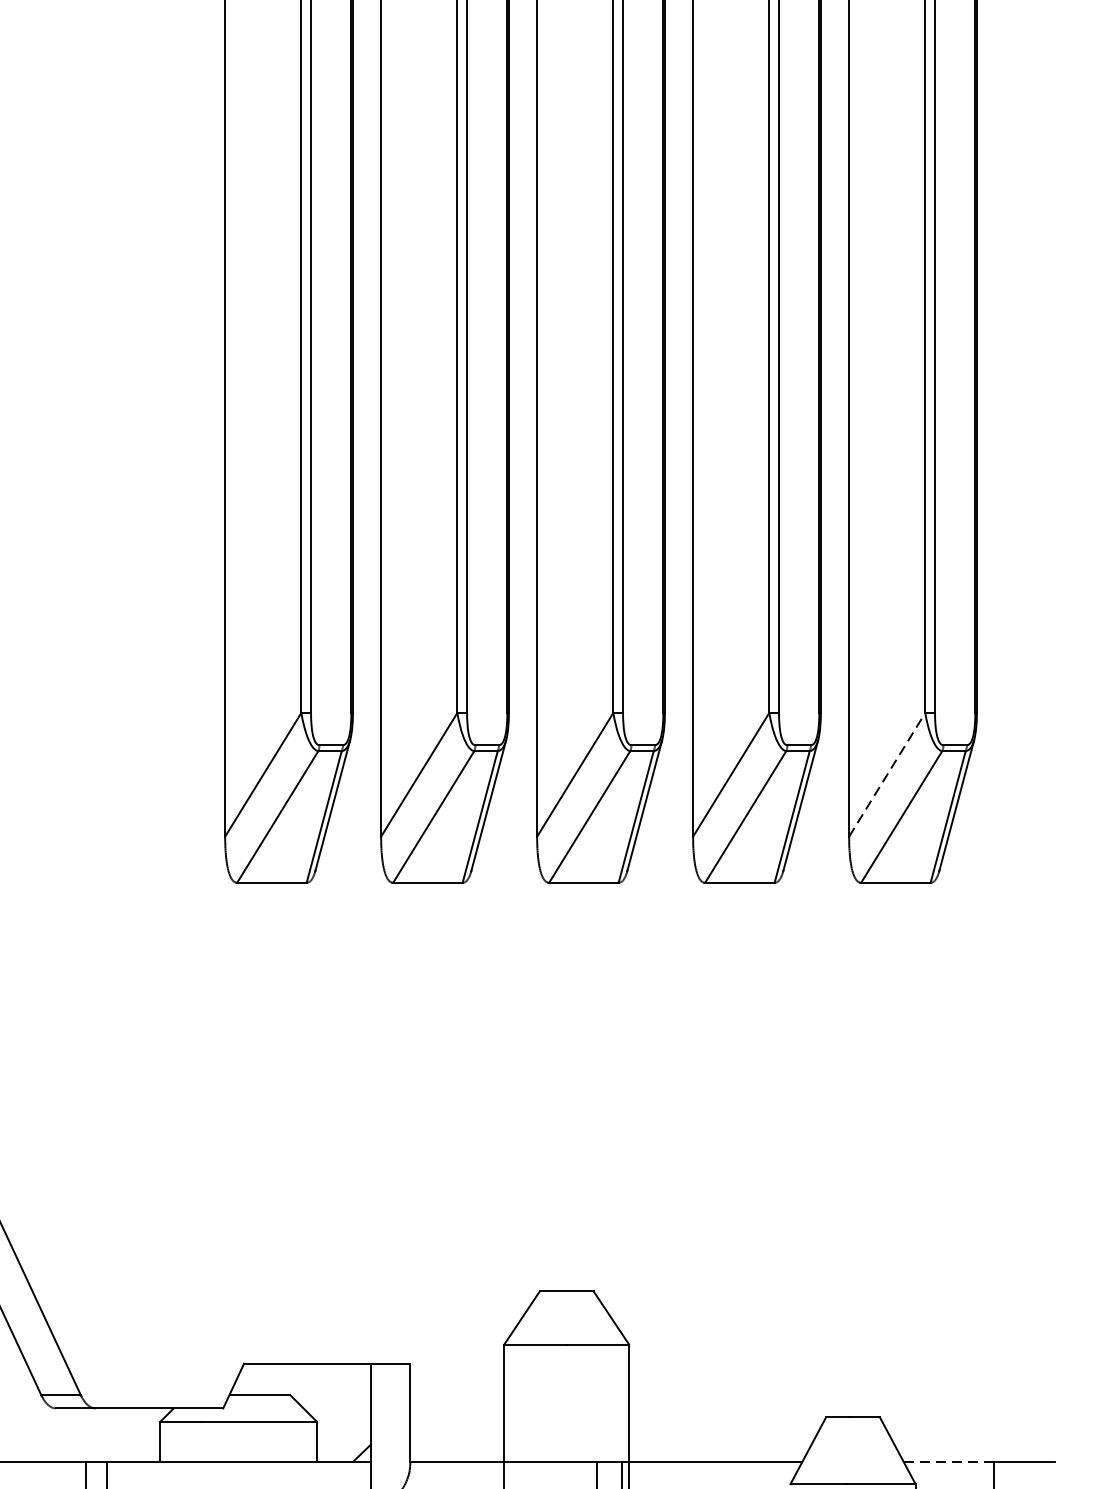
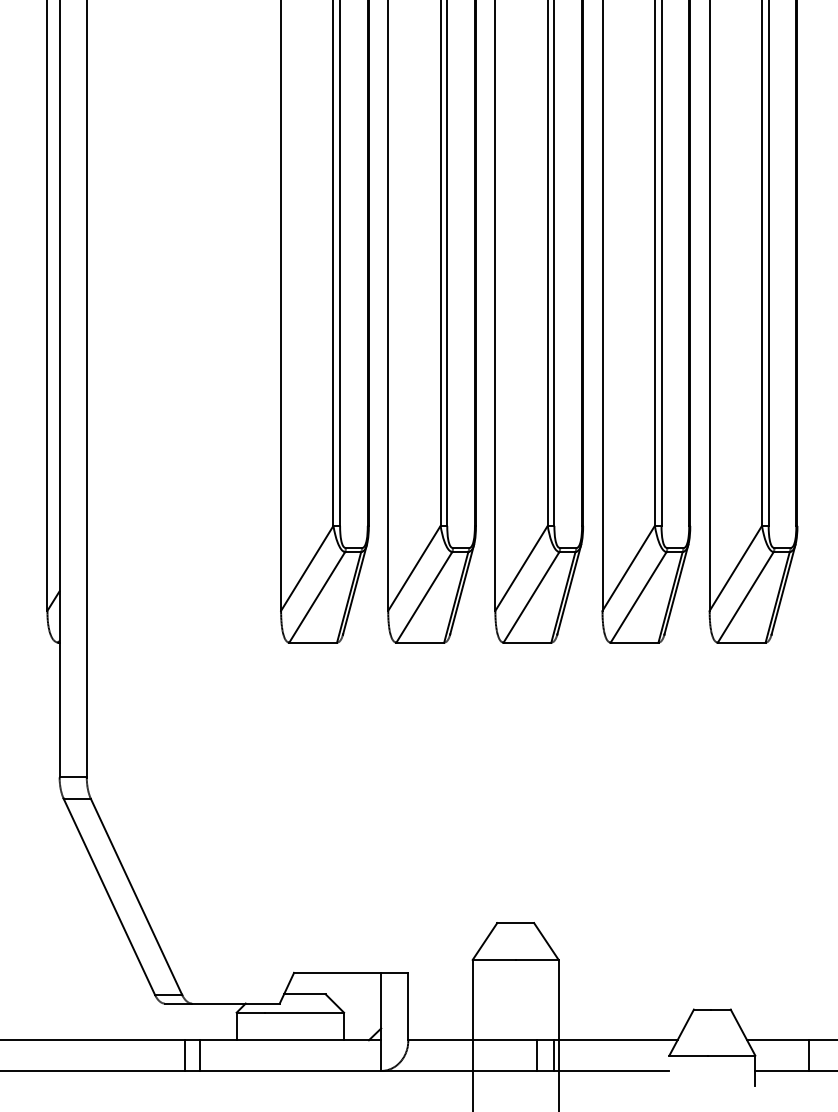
line: (886, 774) -> (735, 568), dashed -> solid
line: (947, 1462) -> (777, 1040), dashed -> solid

